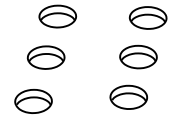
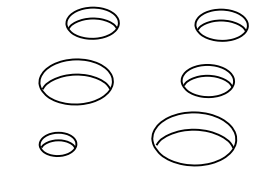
part: (45, 57) -> (75, 81), size x1.4
part: (128, 96) -> (193, 137), size x1.6
part: (33, 101) -> (57, 144), size x0.7

